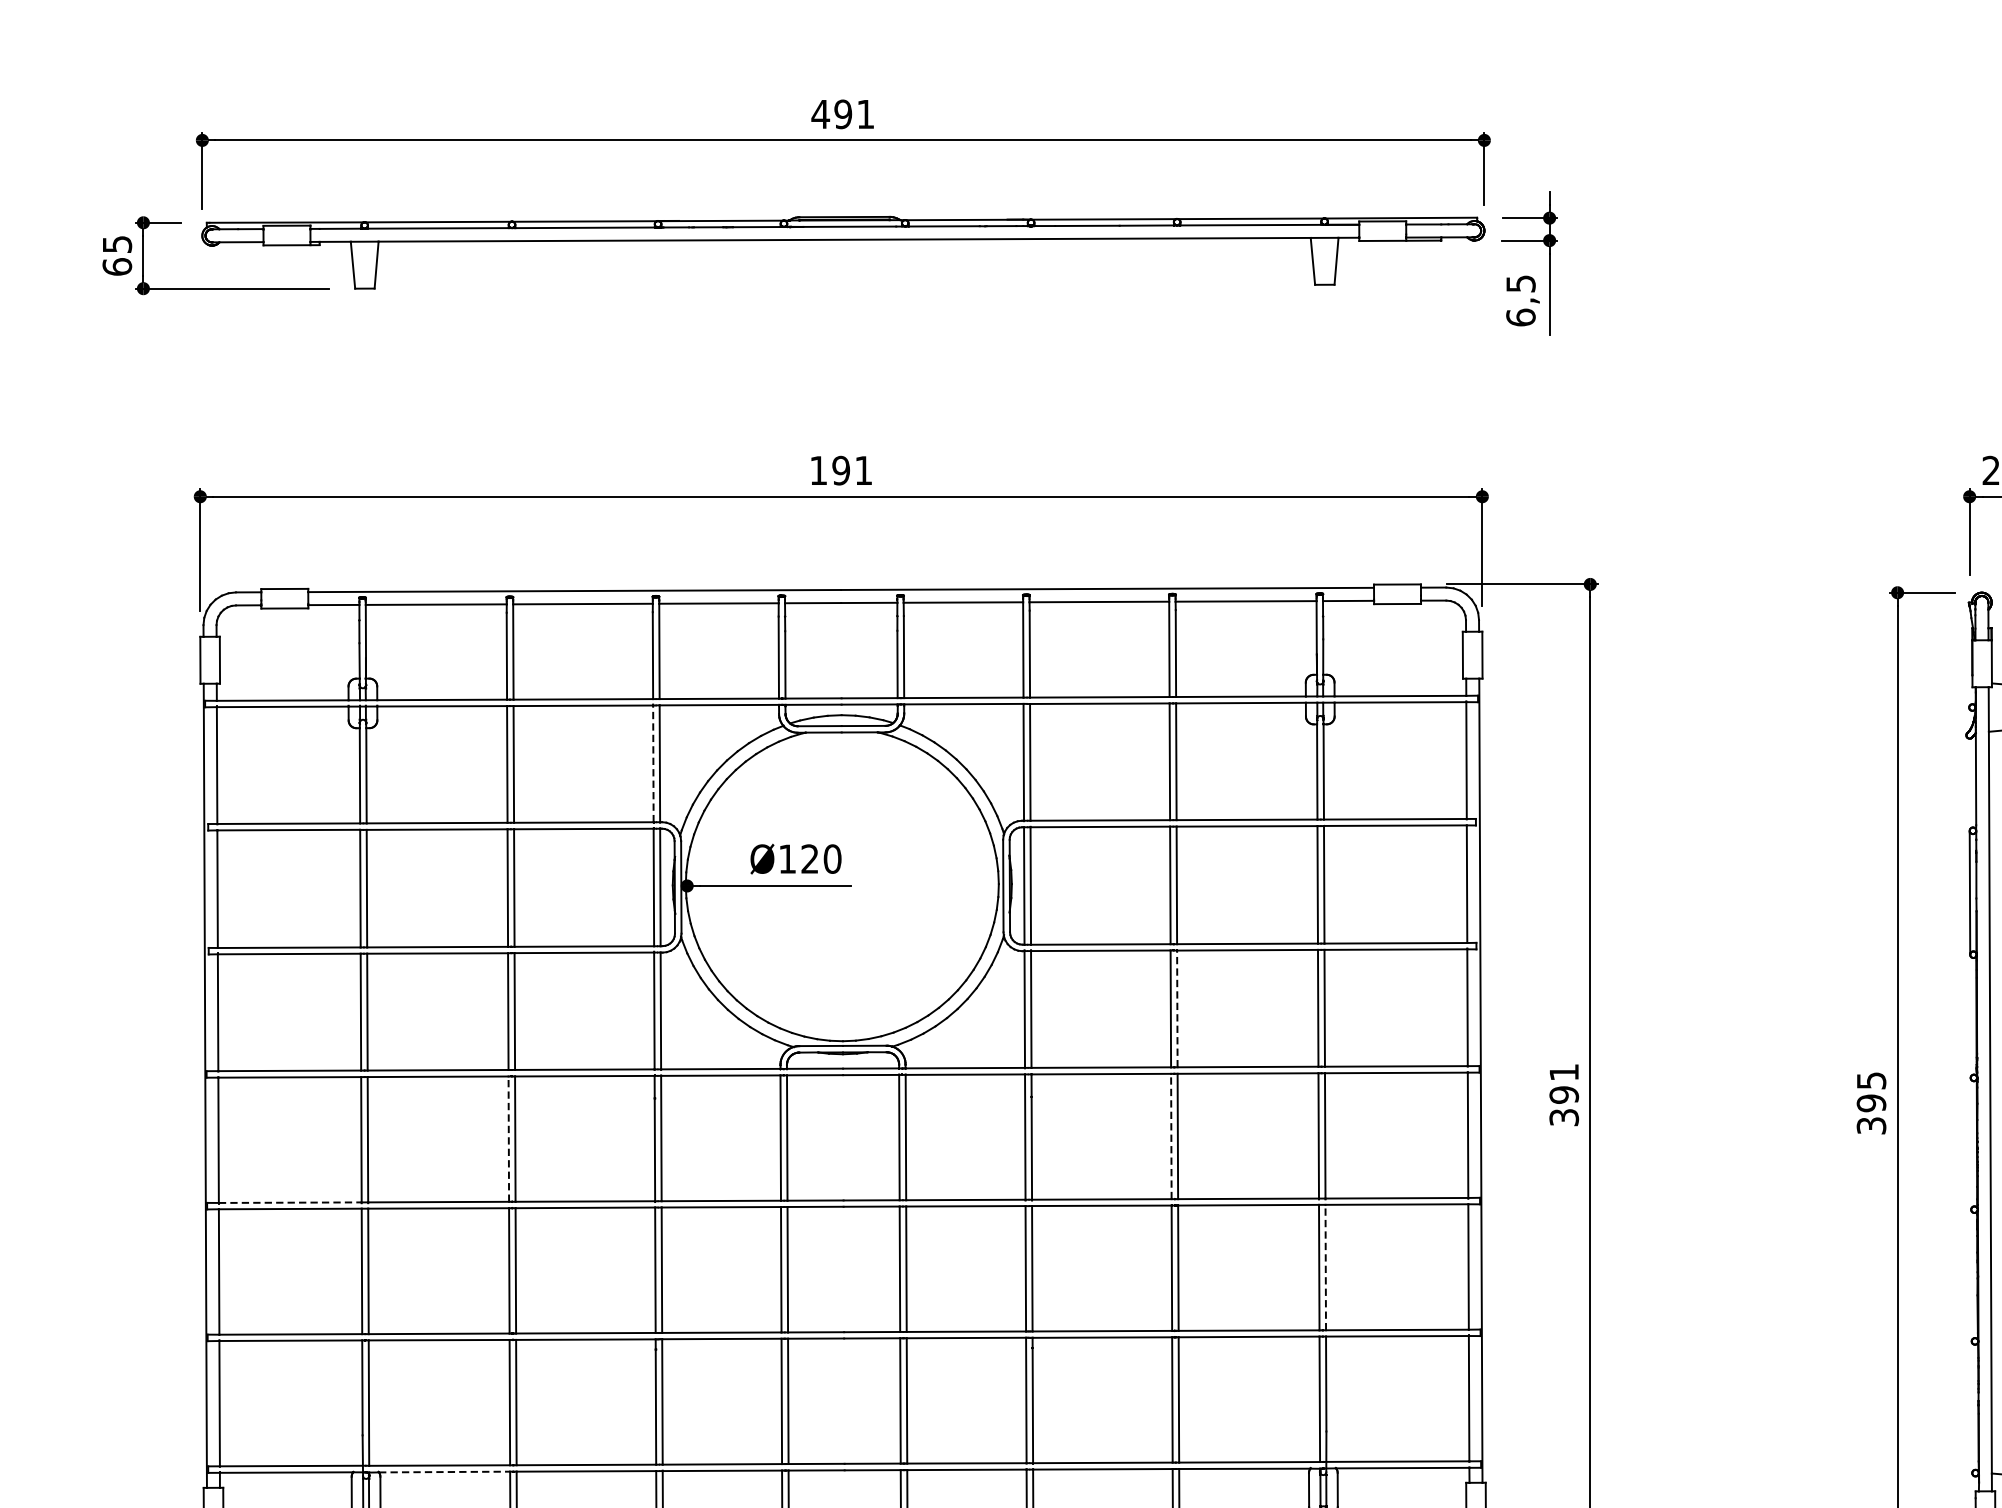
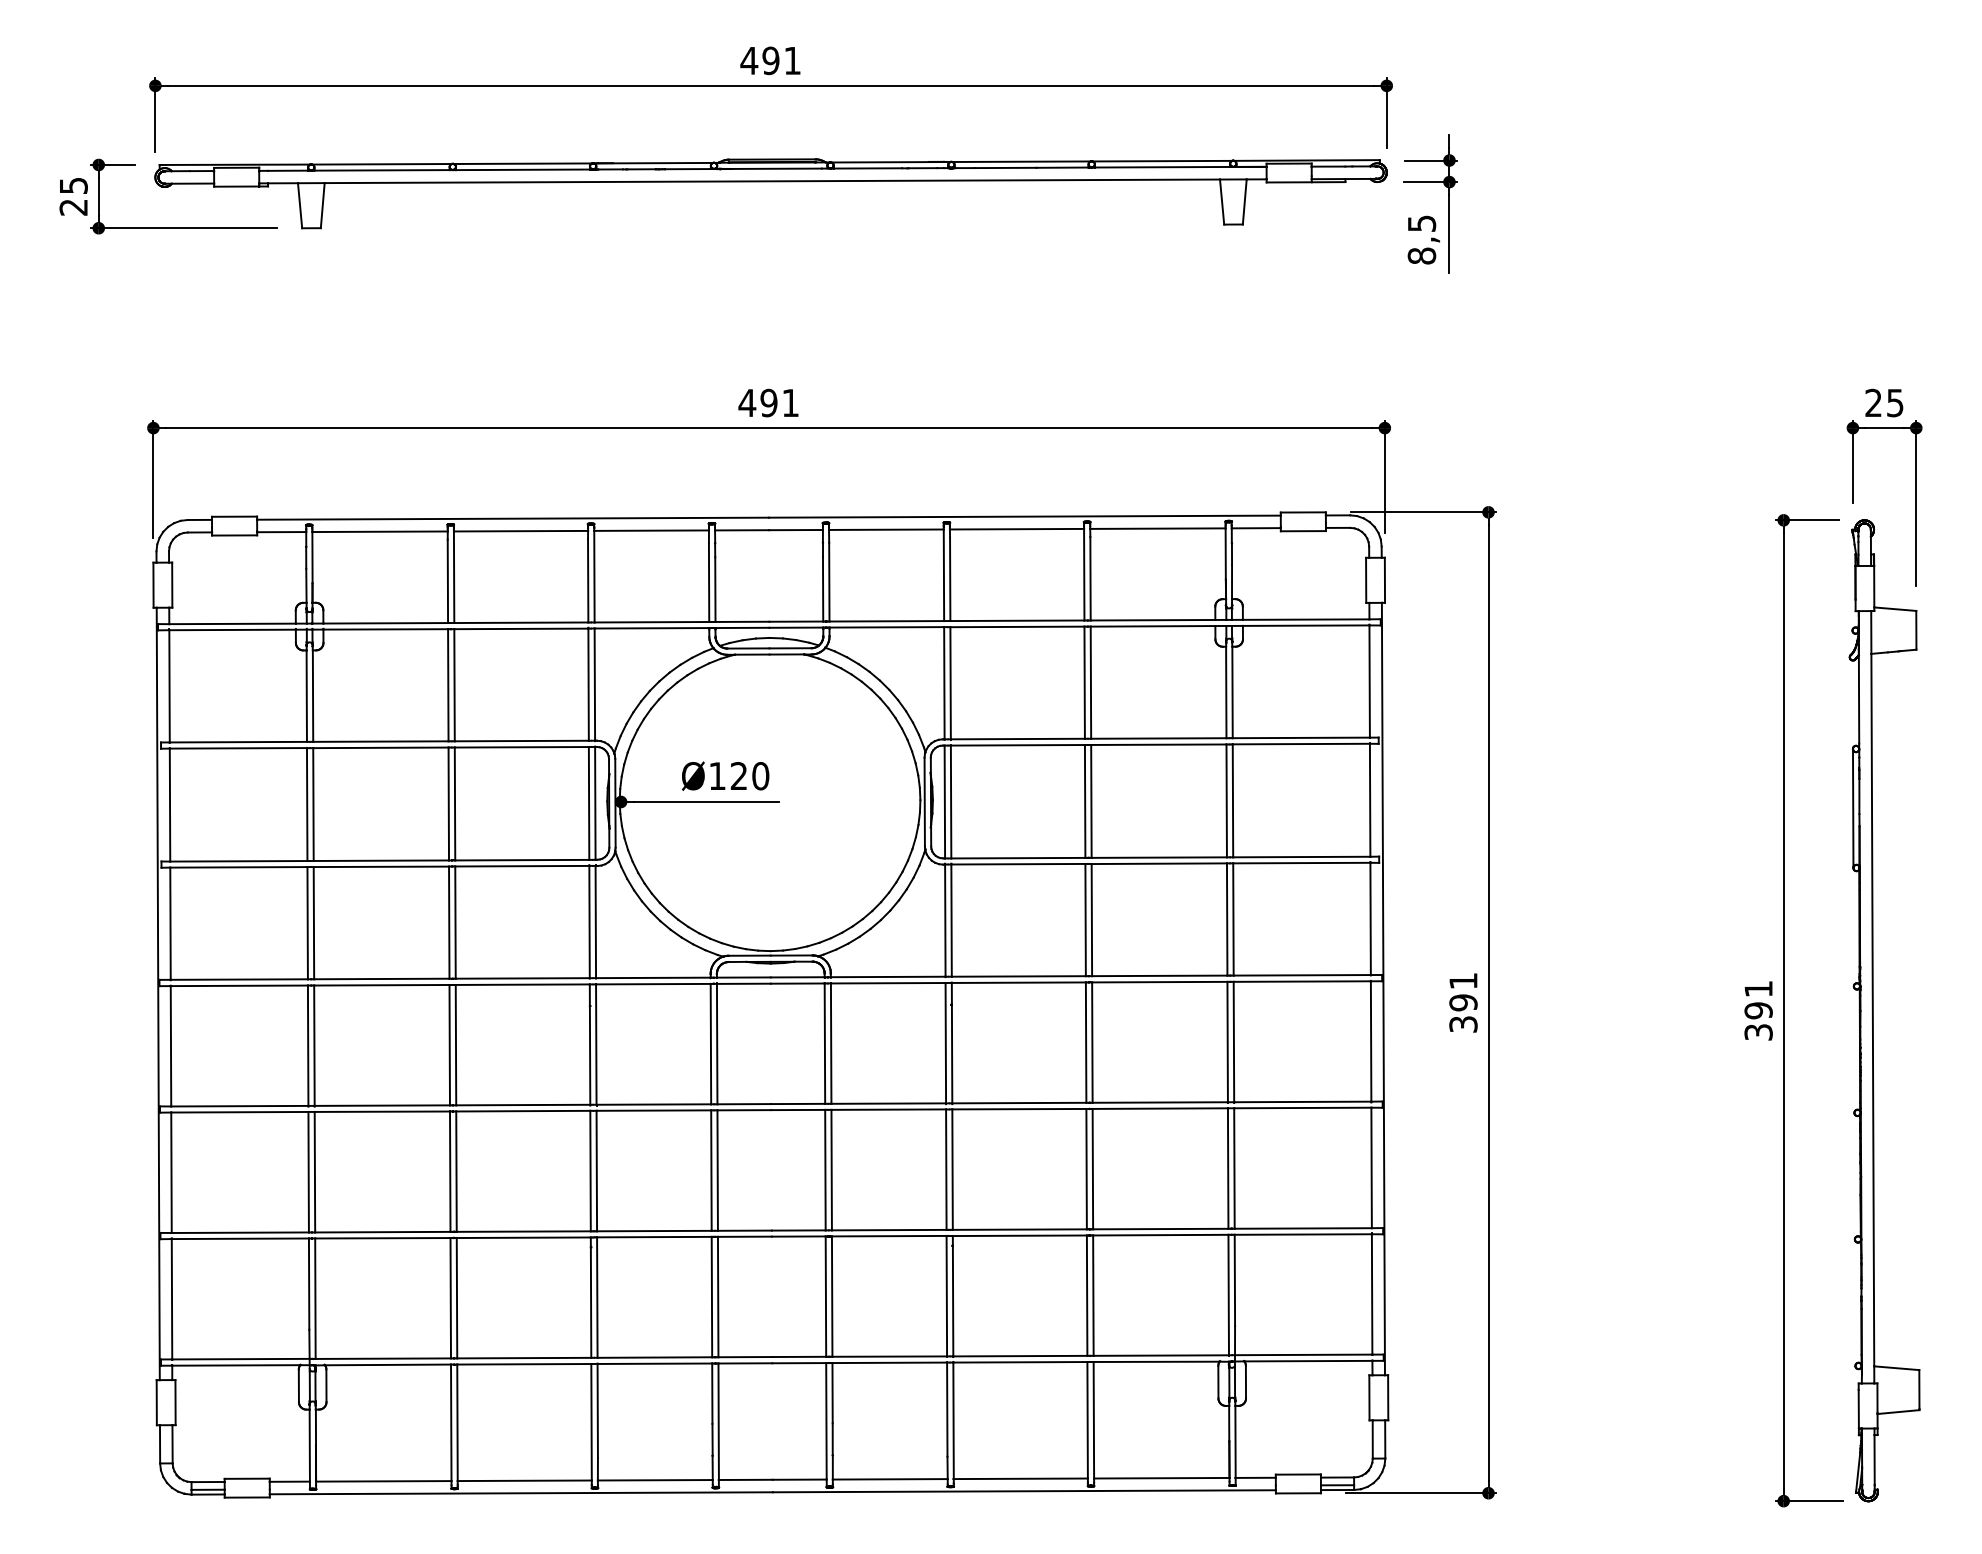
text: (117, 266) -> (73, 206), 65 -> 25
text: (1520, 317) -> (1421, 255), 6,5 -> 8,5
text: (818, 470) -> (747, 402), 191 -> 491
line: (653, 763) -> (588, 684), dashed -> solid
line: (1176, 1008) -> (1091, 919), dashed -> solid
text: (1871, 1081) -> (1758, 989), 395 -> 391
line: (1171, 1136) -> (1086, 1042), dashed -> solid
line: (508, 1138) -> (449, 1044), dashed -> solid
line: (289, 1203) -> (239, 1106), dashed -> solid
line: (1325, 1267) -> (1234, 1168), dashed -> solid
line: (445, 1471) -> (388, 1364), dashed -> solid

